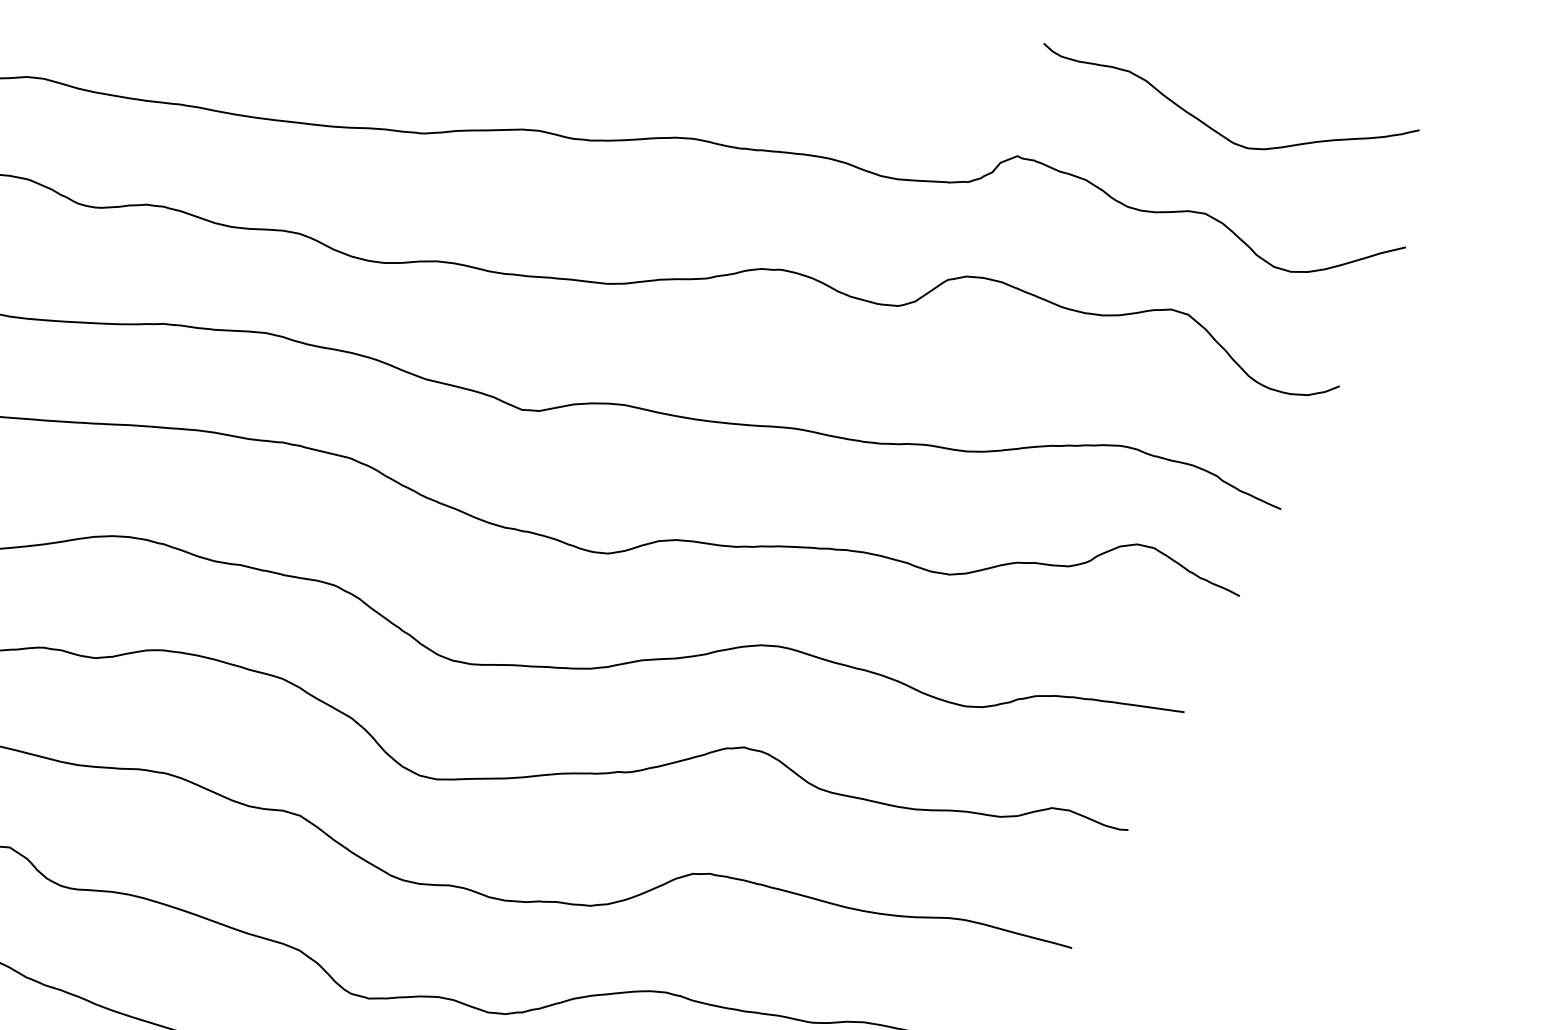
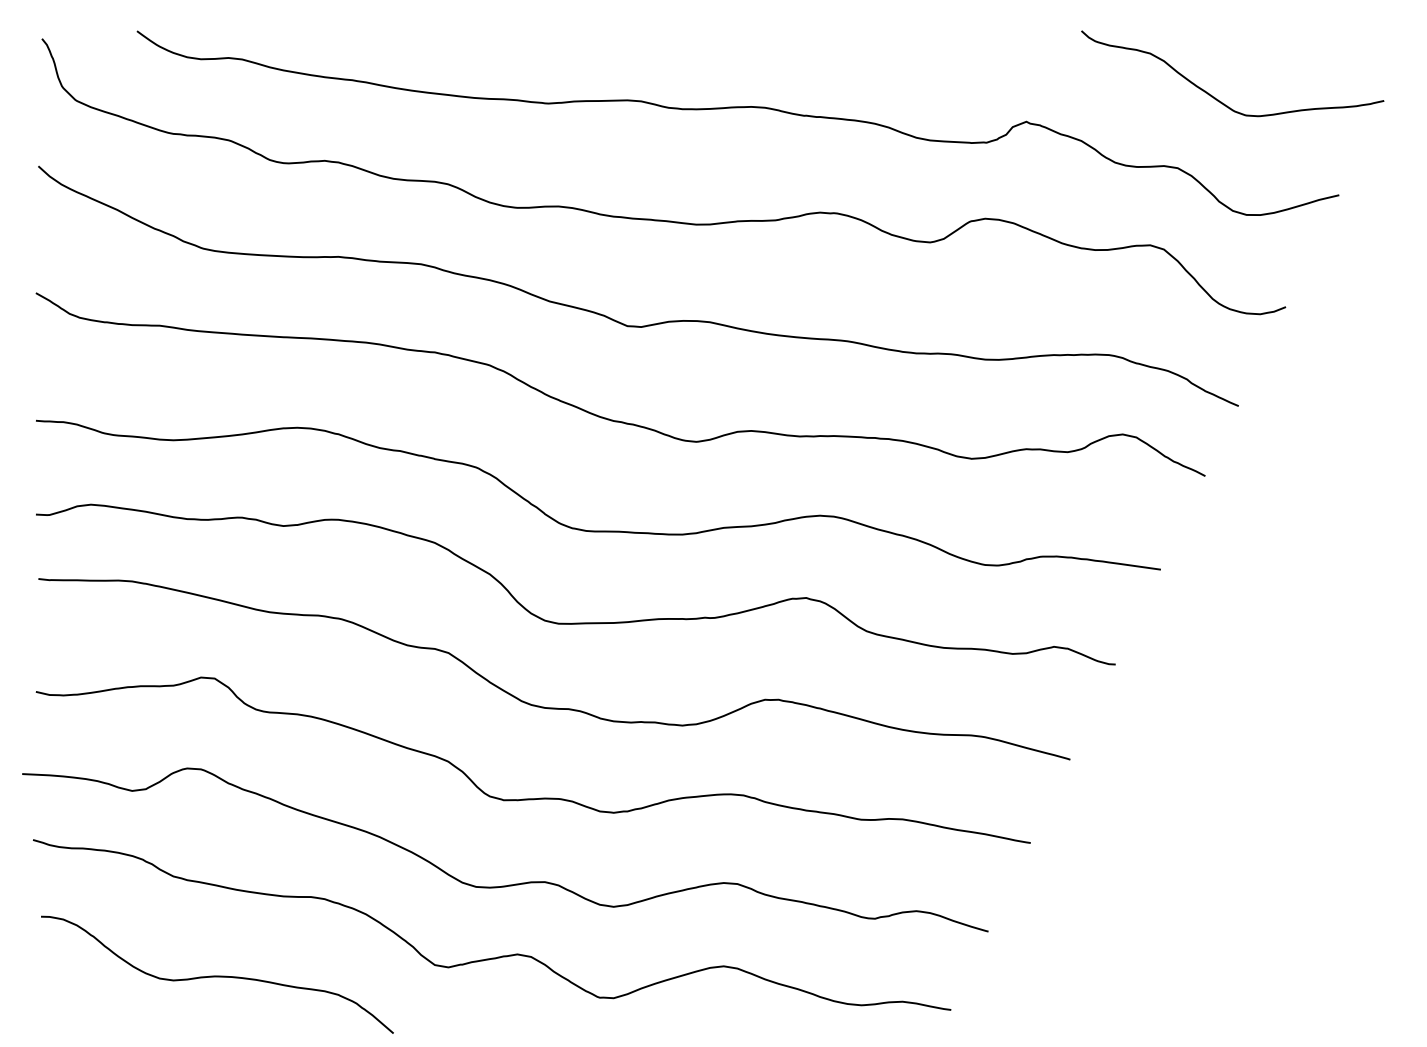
curve: (1210, 126) -> (1215, 97), moved

